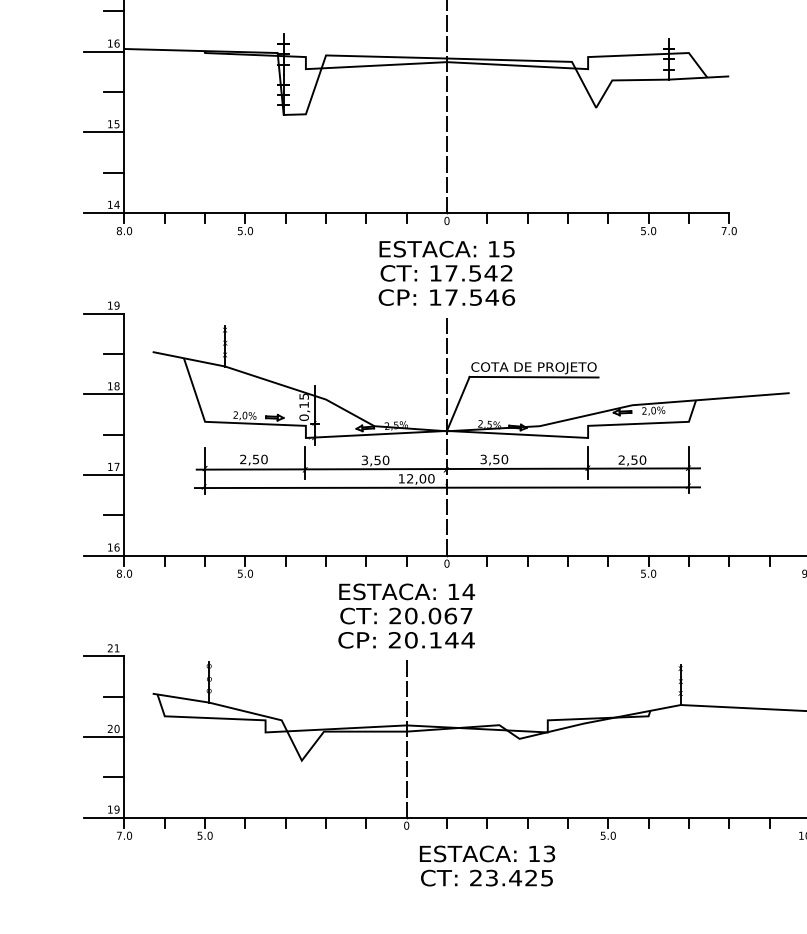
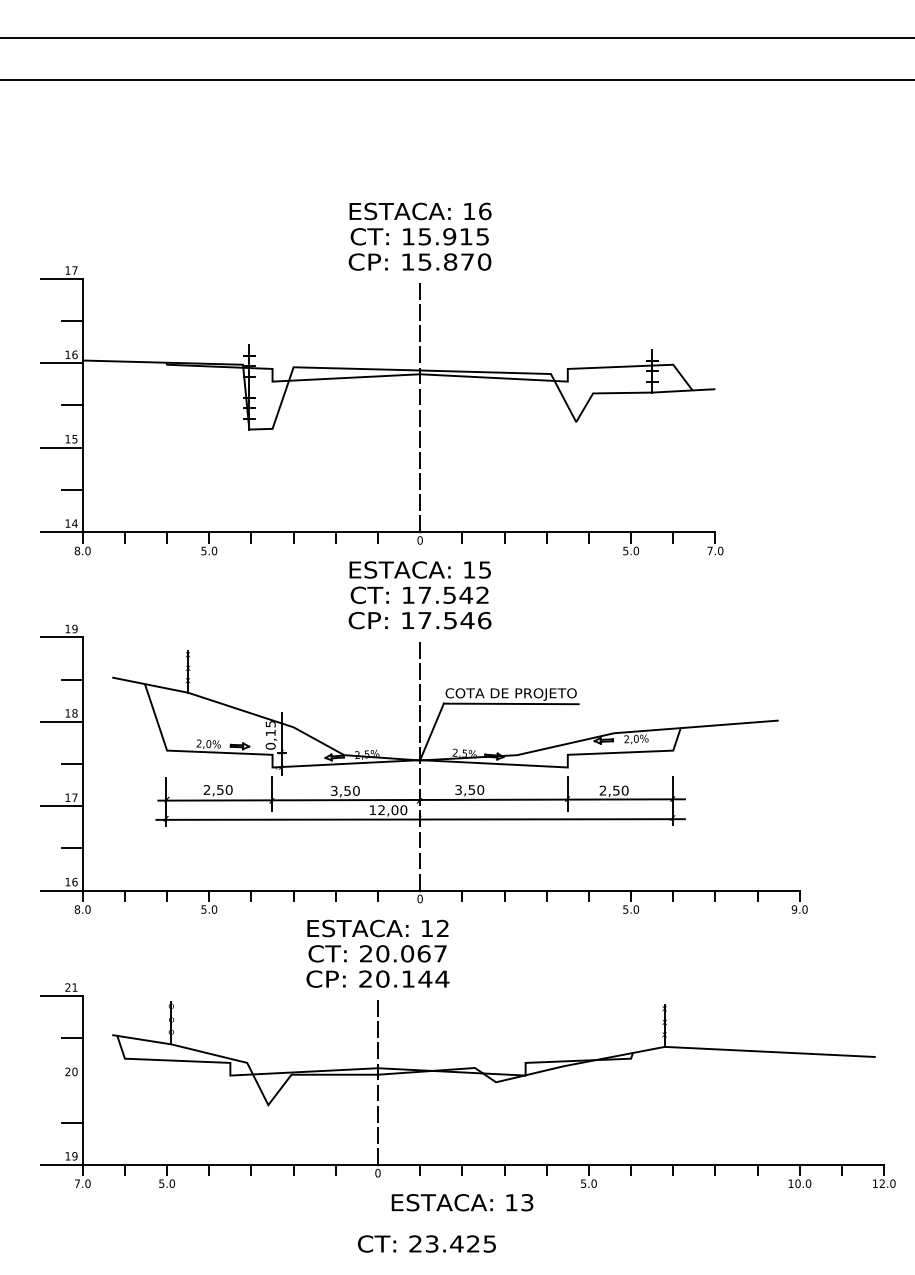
text: (468, 590) -> (442, 927), 14 -> 12
line: (104, 737) -> (61, 1080), removed
text: (486, 877) -> (426, 1243), moved

